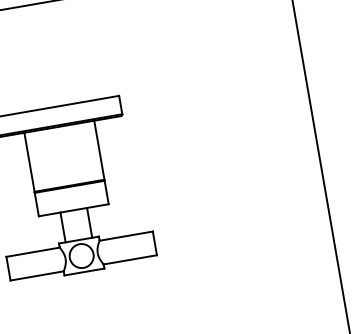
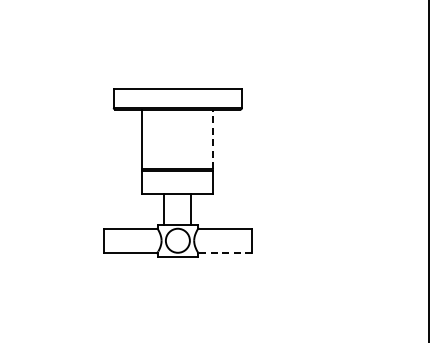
line: (99, 150) -> (213, 139), solid -> dashed
line: (129, 259) -> (224, 252), solid -> dashed

